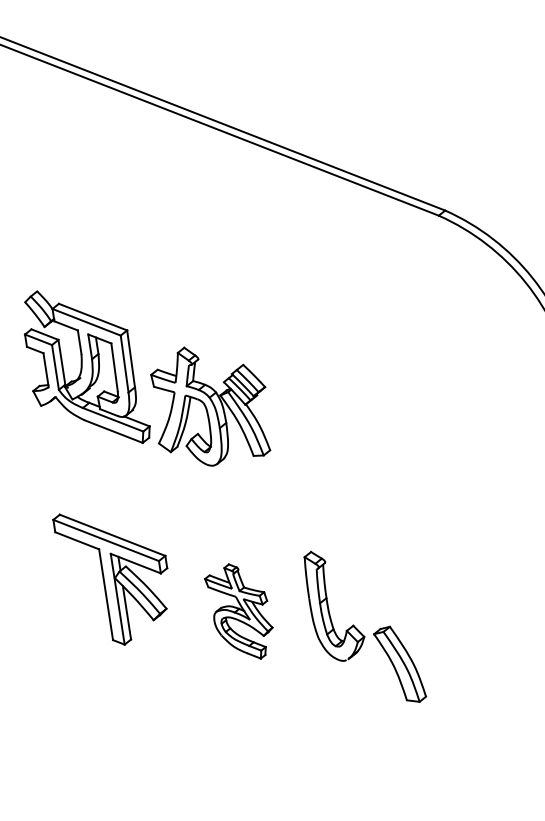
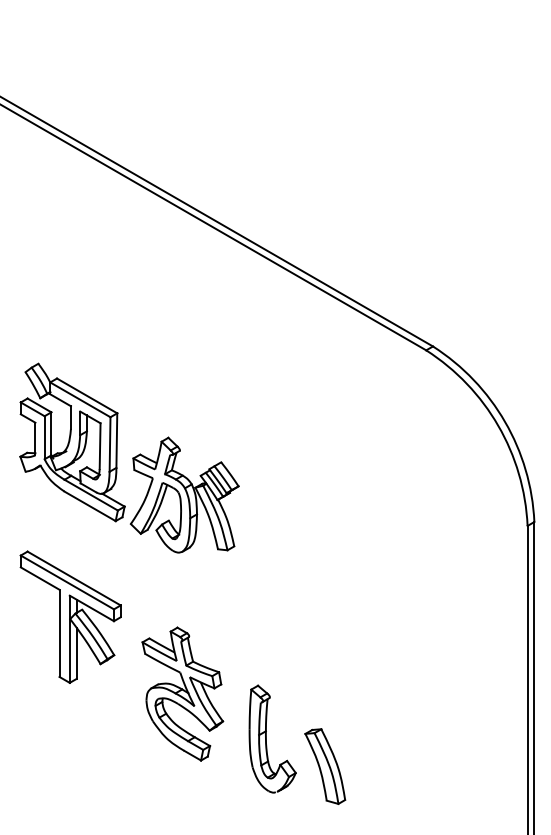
part: (114, 575) -> (70, 616), moved
part: (334, 604) -> (272, 738), moved
part: (239, 611) -> (182, 693), size x1.43

